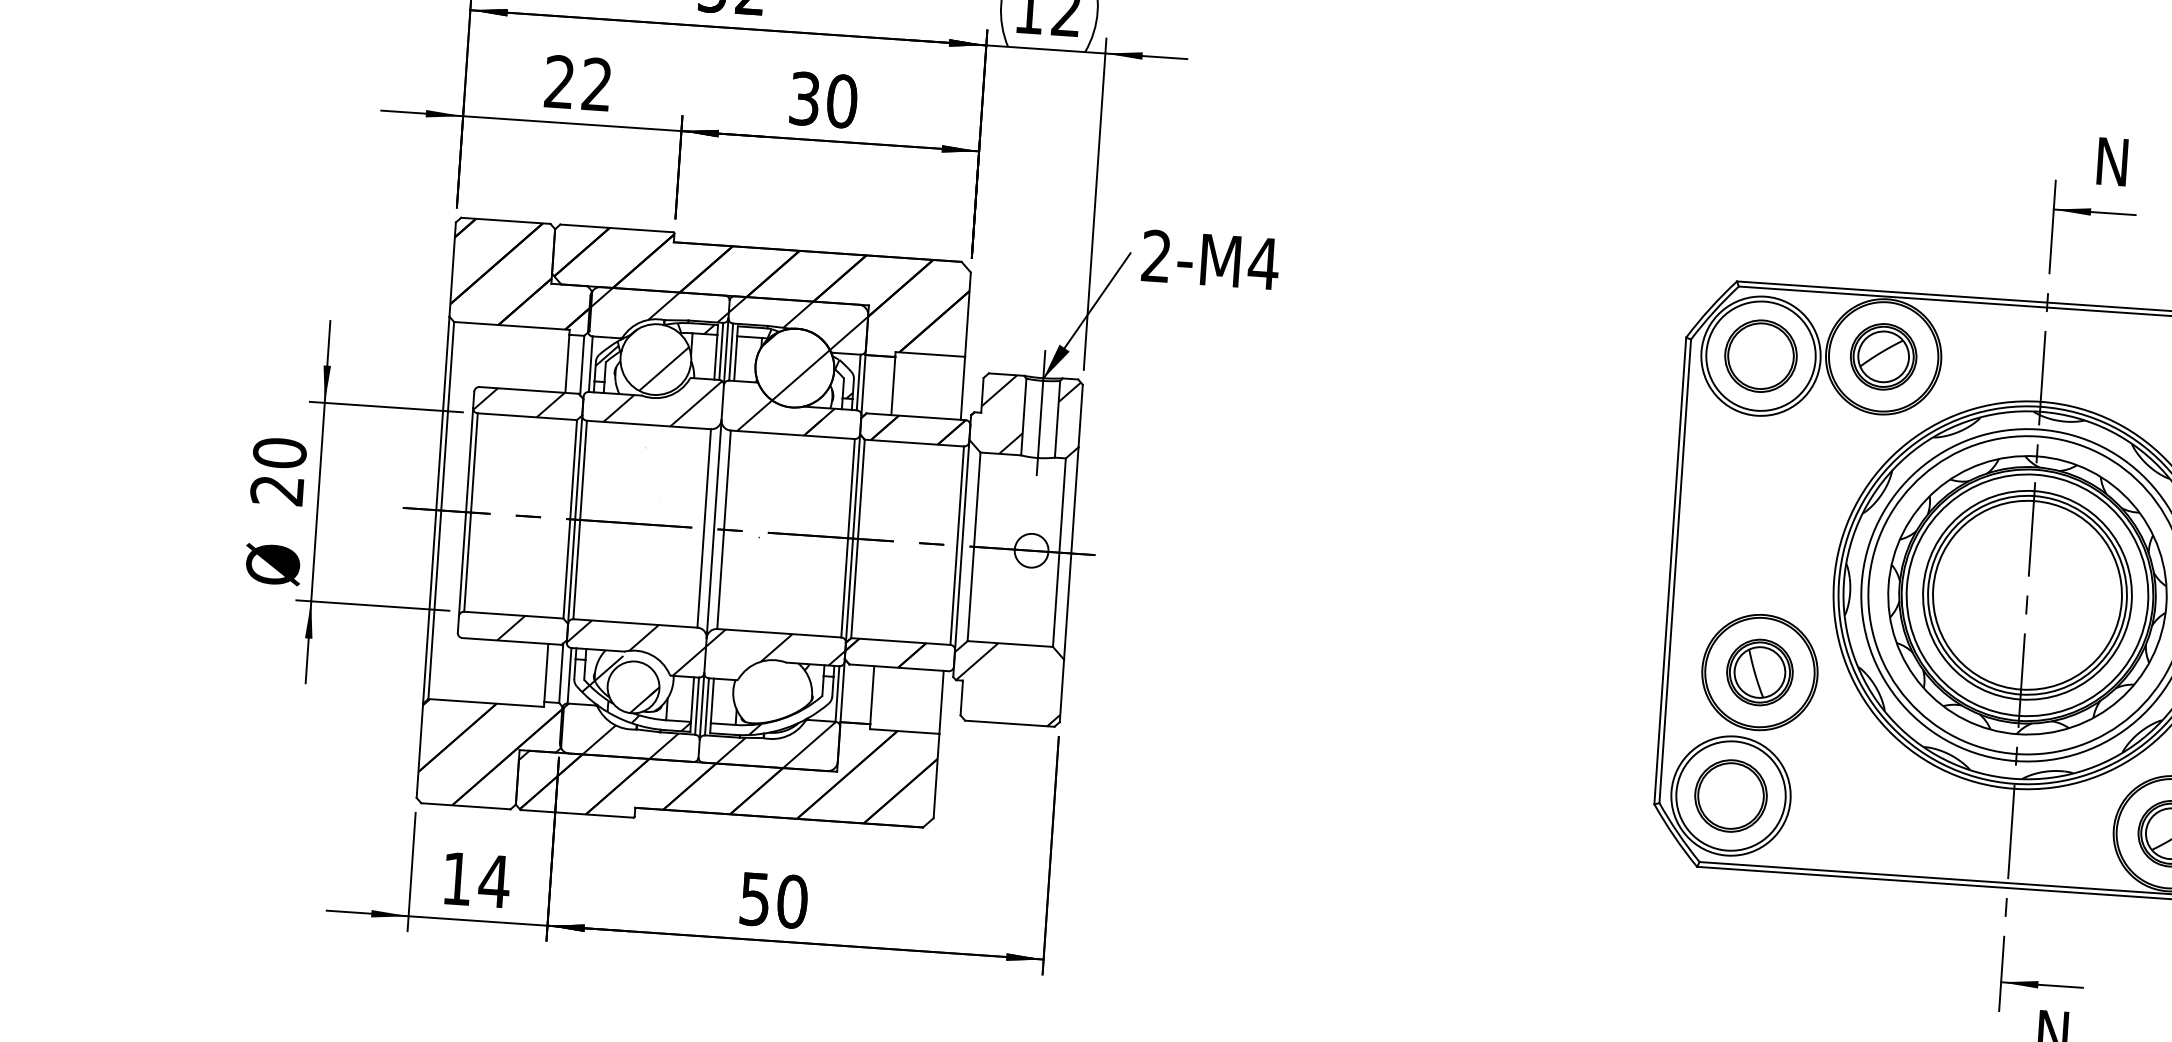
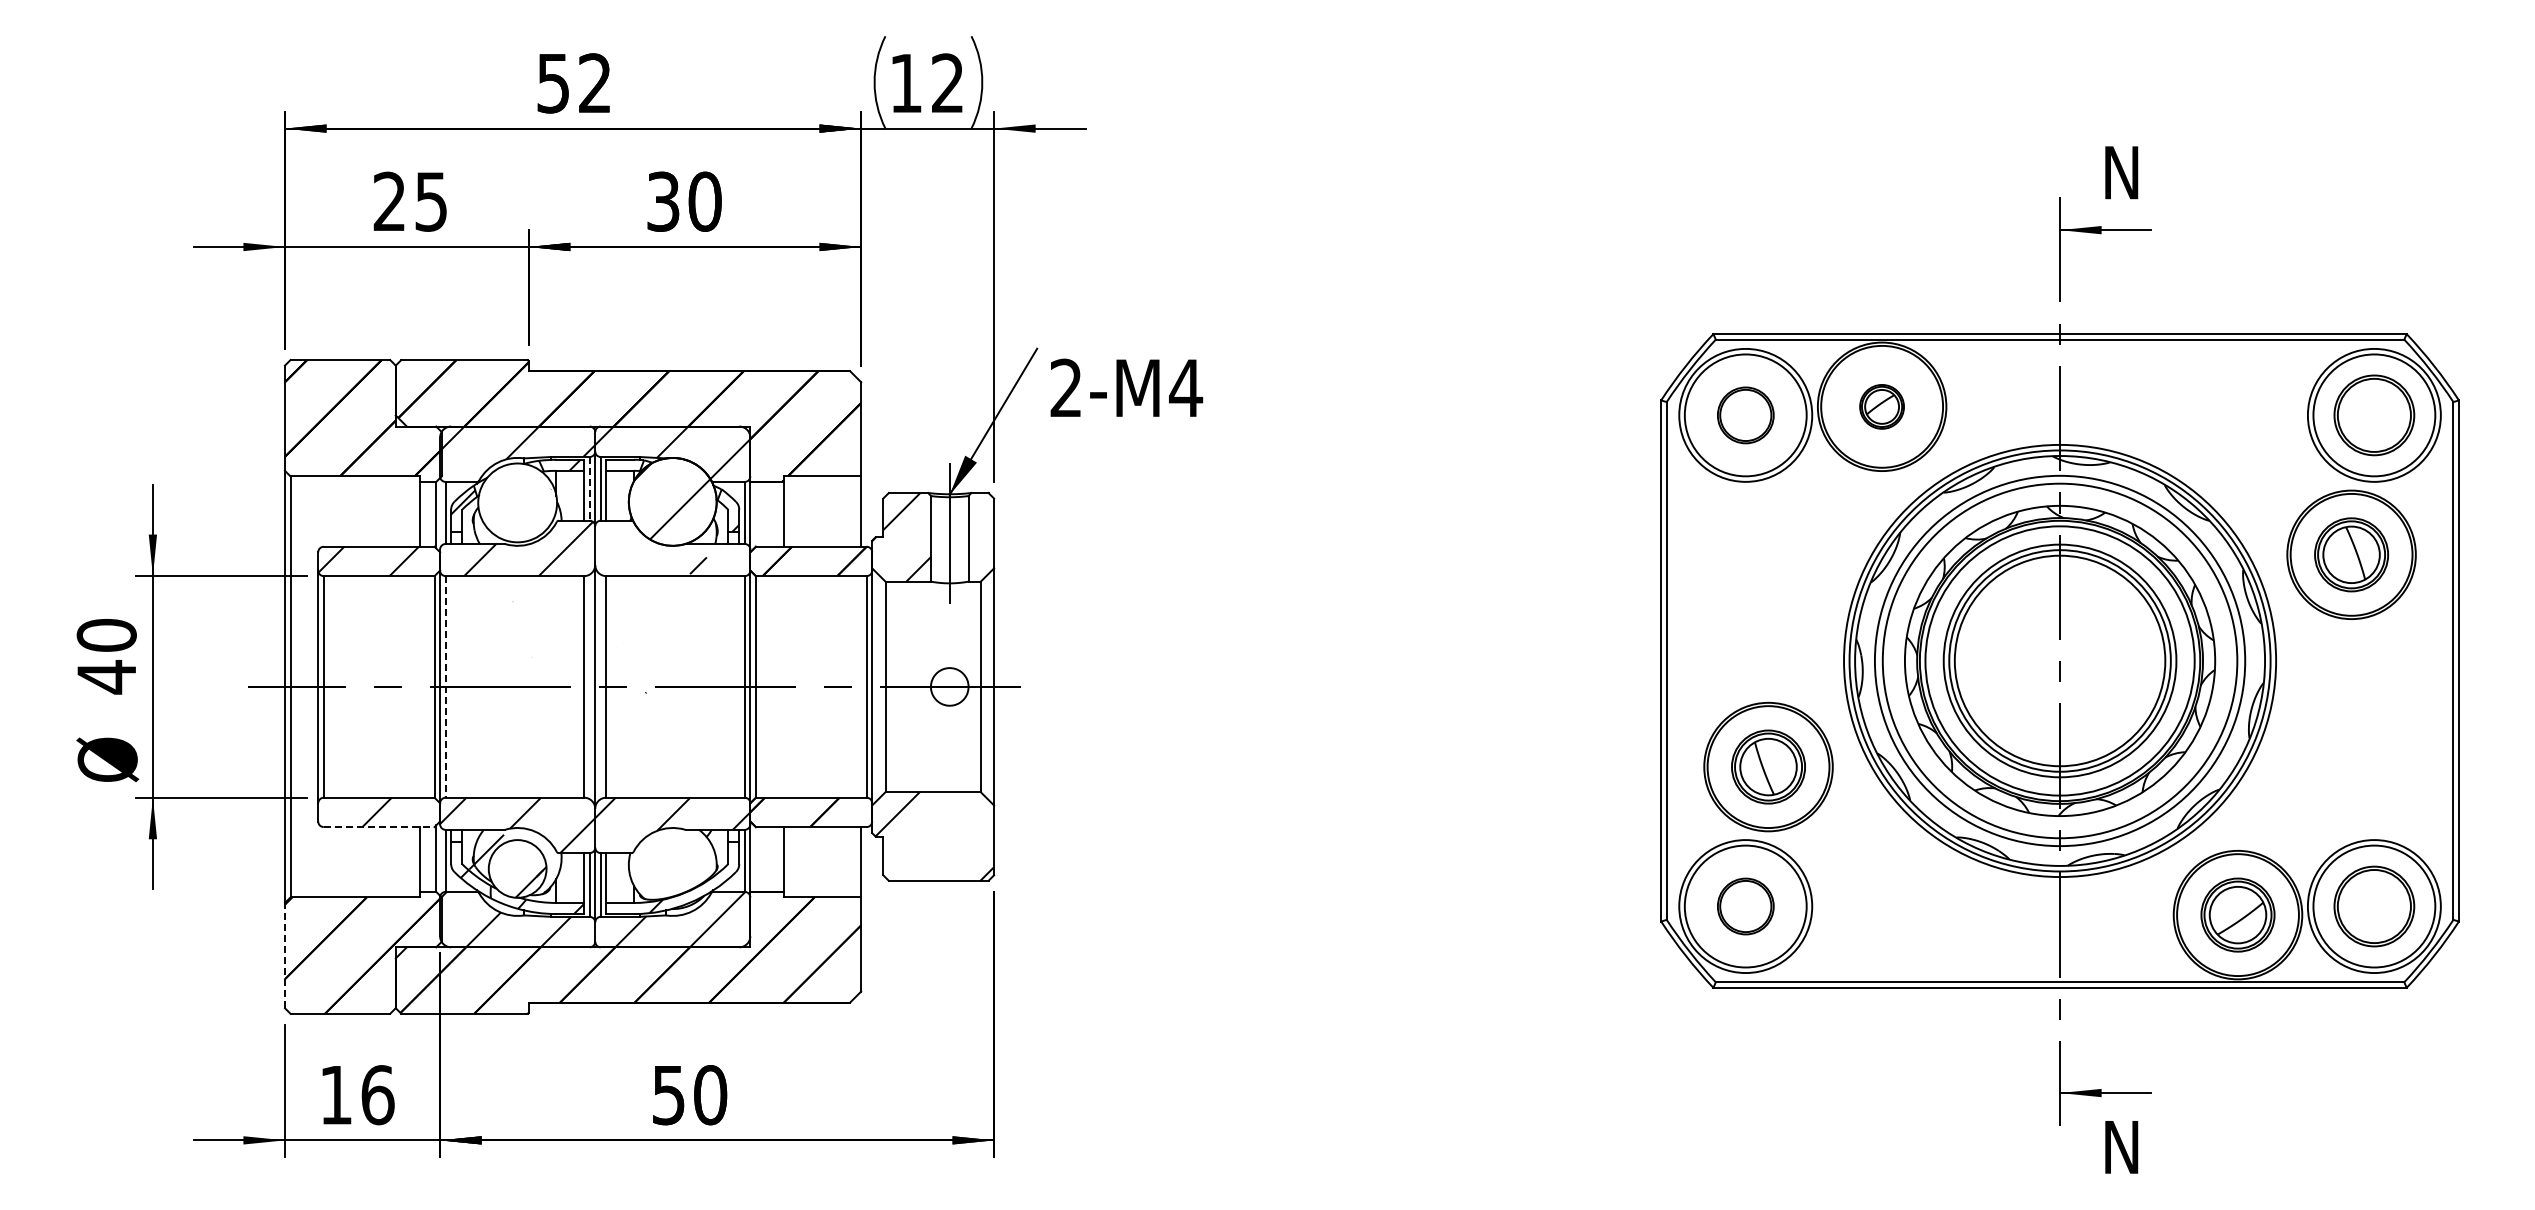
text: (596, 84) -> (430, 201), 22 -> 25
text: (1210, 259) -> (1126, 387), moved
line: (721, 351) -> (589, 488), solid -> dashed
part: (1760, 356) -> (1745, 415), size x0.7
part: (1883, 356) -> (1881, 406), size x0.6
hatch: (657, 361) -> (519, 504), removed
hatch: (1069, 391) -> (979, 507), removed
hatch: (785, 417) -> (666, 557), removed
text: (276, 490) -> (105, 677), 20 -> 40
line: (580, 519) -> (445, 686), solid -> dashed
line: (512, 641) -> (379, 827), solid -> dashed
line: (419, 750) -> (284, 955), solid -> dashed
part: (1730, 795) -> (1745, 906), size x0.7
text: (494, 881) -> (377, 1095), 14 -> 16

